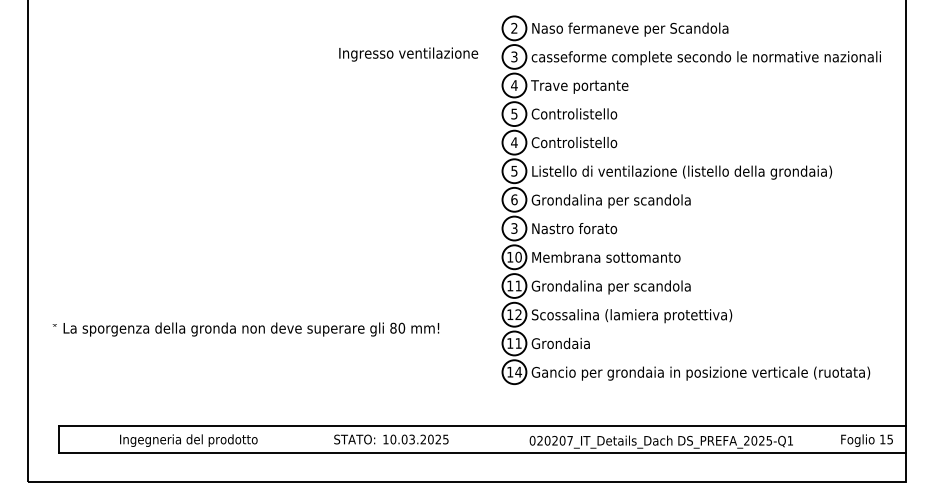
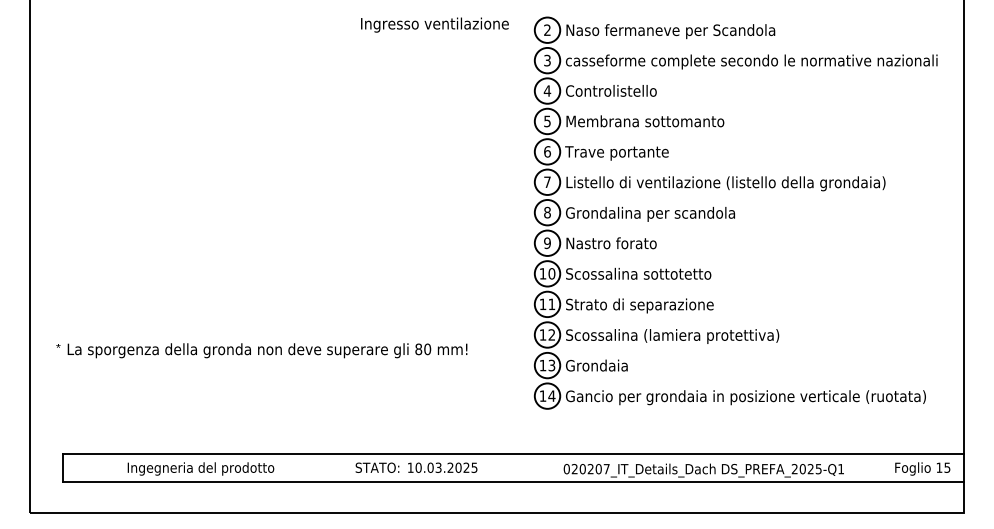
text: (408, 54) -> (434, 25), moved
text: (579, 86) -> (616, 92), Trave portante -> Controlistello
text: (605, 113) -> (644, 120), Controlistello -> Membrana sottomanto
text: (514, 142) -> (547, 151), 4 -> 6
text: (579, 143) -> (616, 152), Controlistello -> Trave portante
text: (514, 171) -> (547, 182), 5 -> 7
text: (514, 199) -> (547, 212), 6 -> 8
text: (514, 228) -> (547, 243), 3 -> 9
text: (605, 256) -> (644, 273), Membrana sottomanto -> Scossalina sottotetto
text: (610, 287) -> (649, 306), Grondalina per scandola -> Strato di separazione
text: (518, 343) -> (551, 365), 11 -> 13

